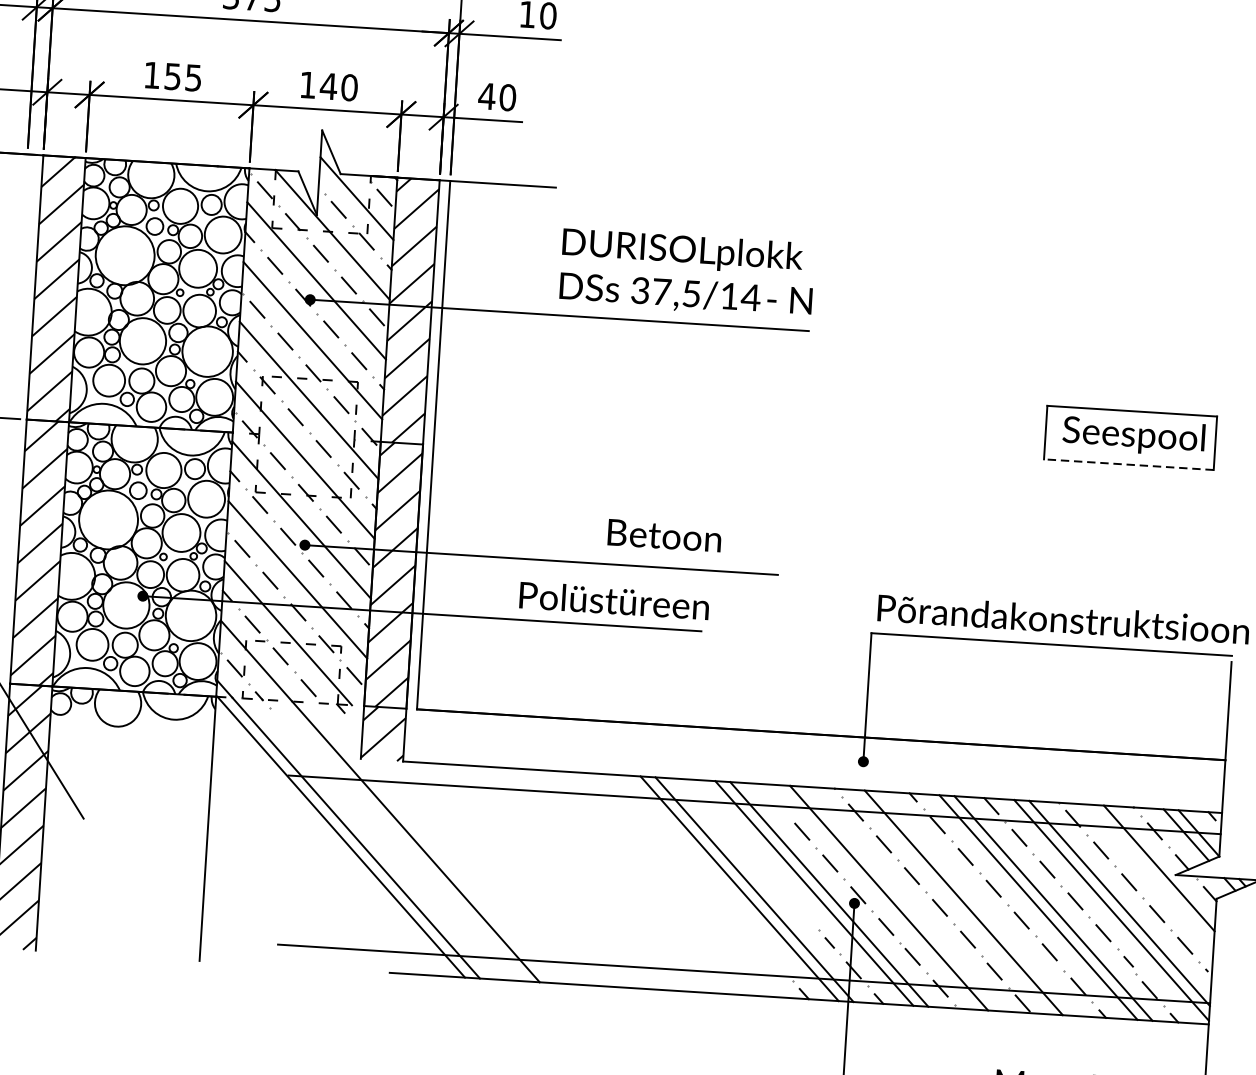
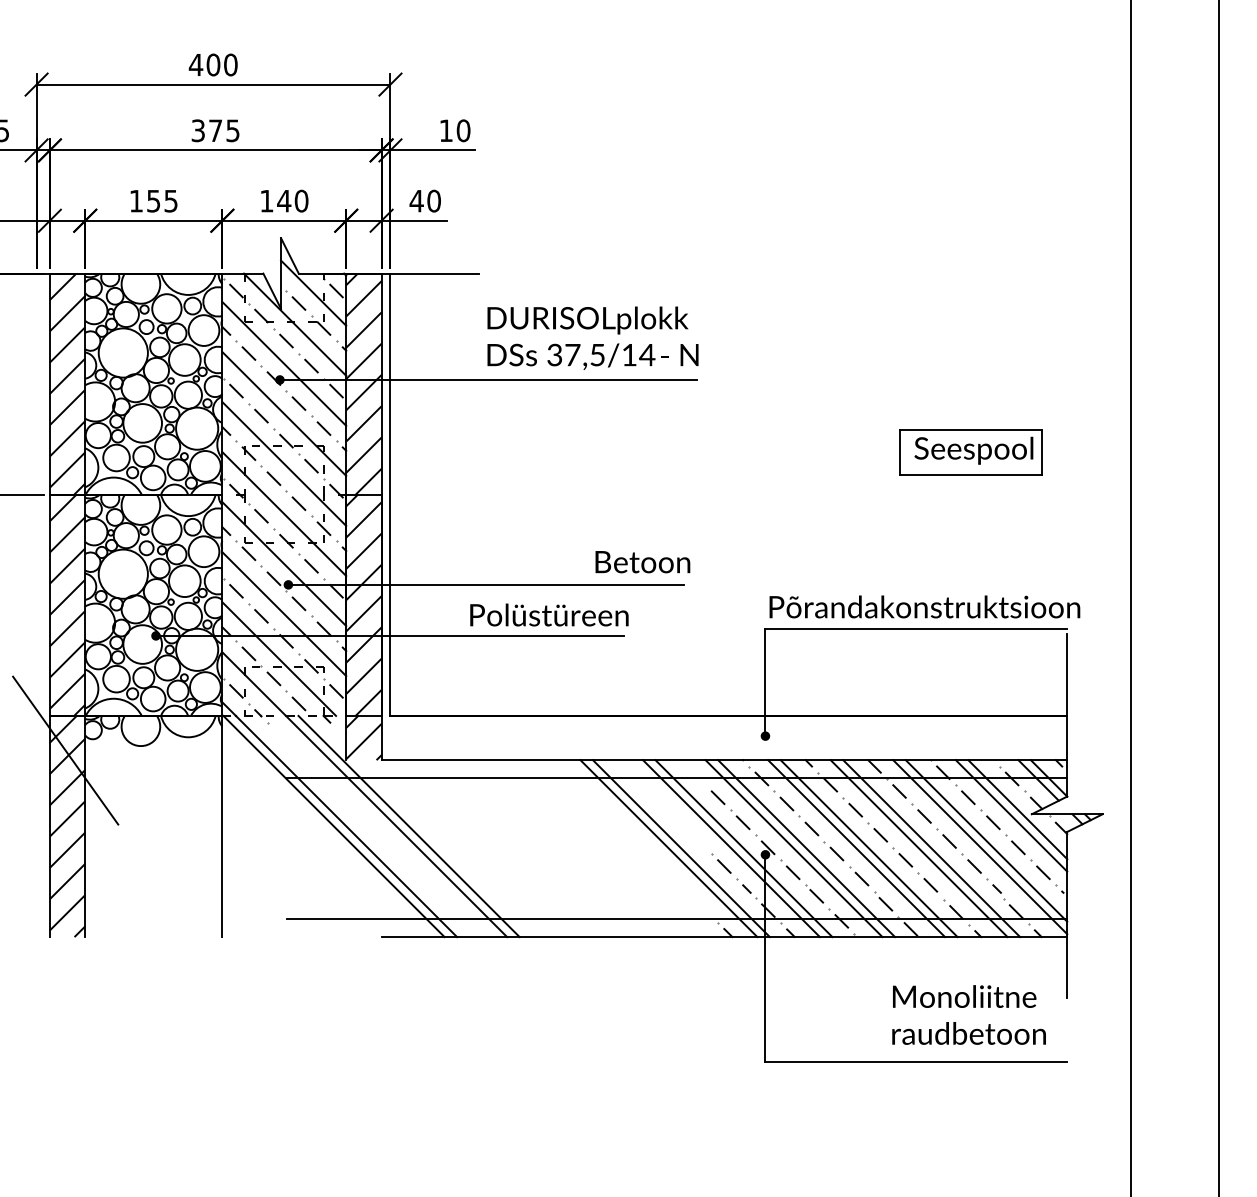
line: (1128, 464) -> (970, 474), dashed -> solid
text: (664, 536) -> (642, 562), moved
line: (430, 842) -> (408, 826), added
line: (1151, 874) -> (1011, 815), added
line: (904, 898) -> (806, 848), added
line: (978, 903) -> (868, 848), added
line: (801, 910) -> (721, 863), added

